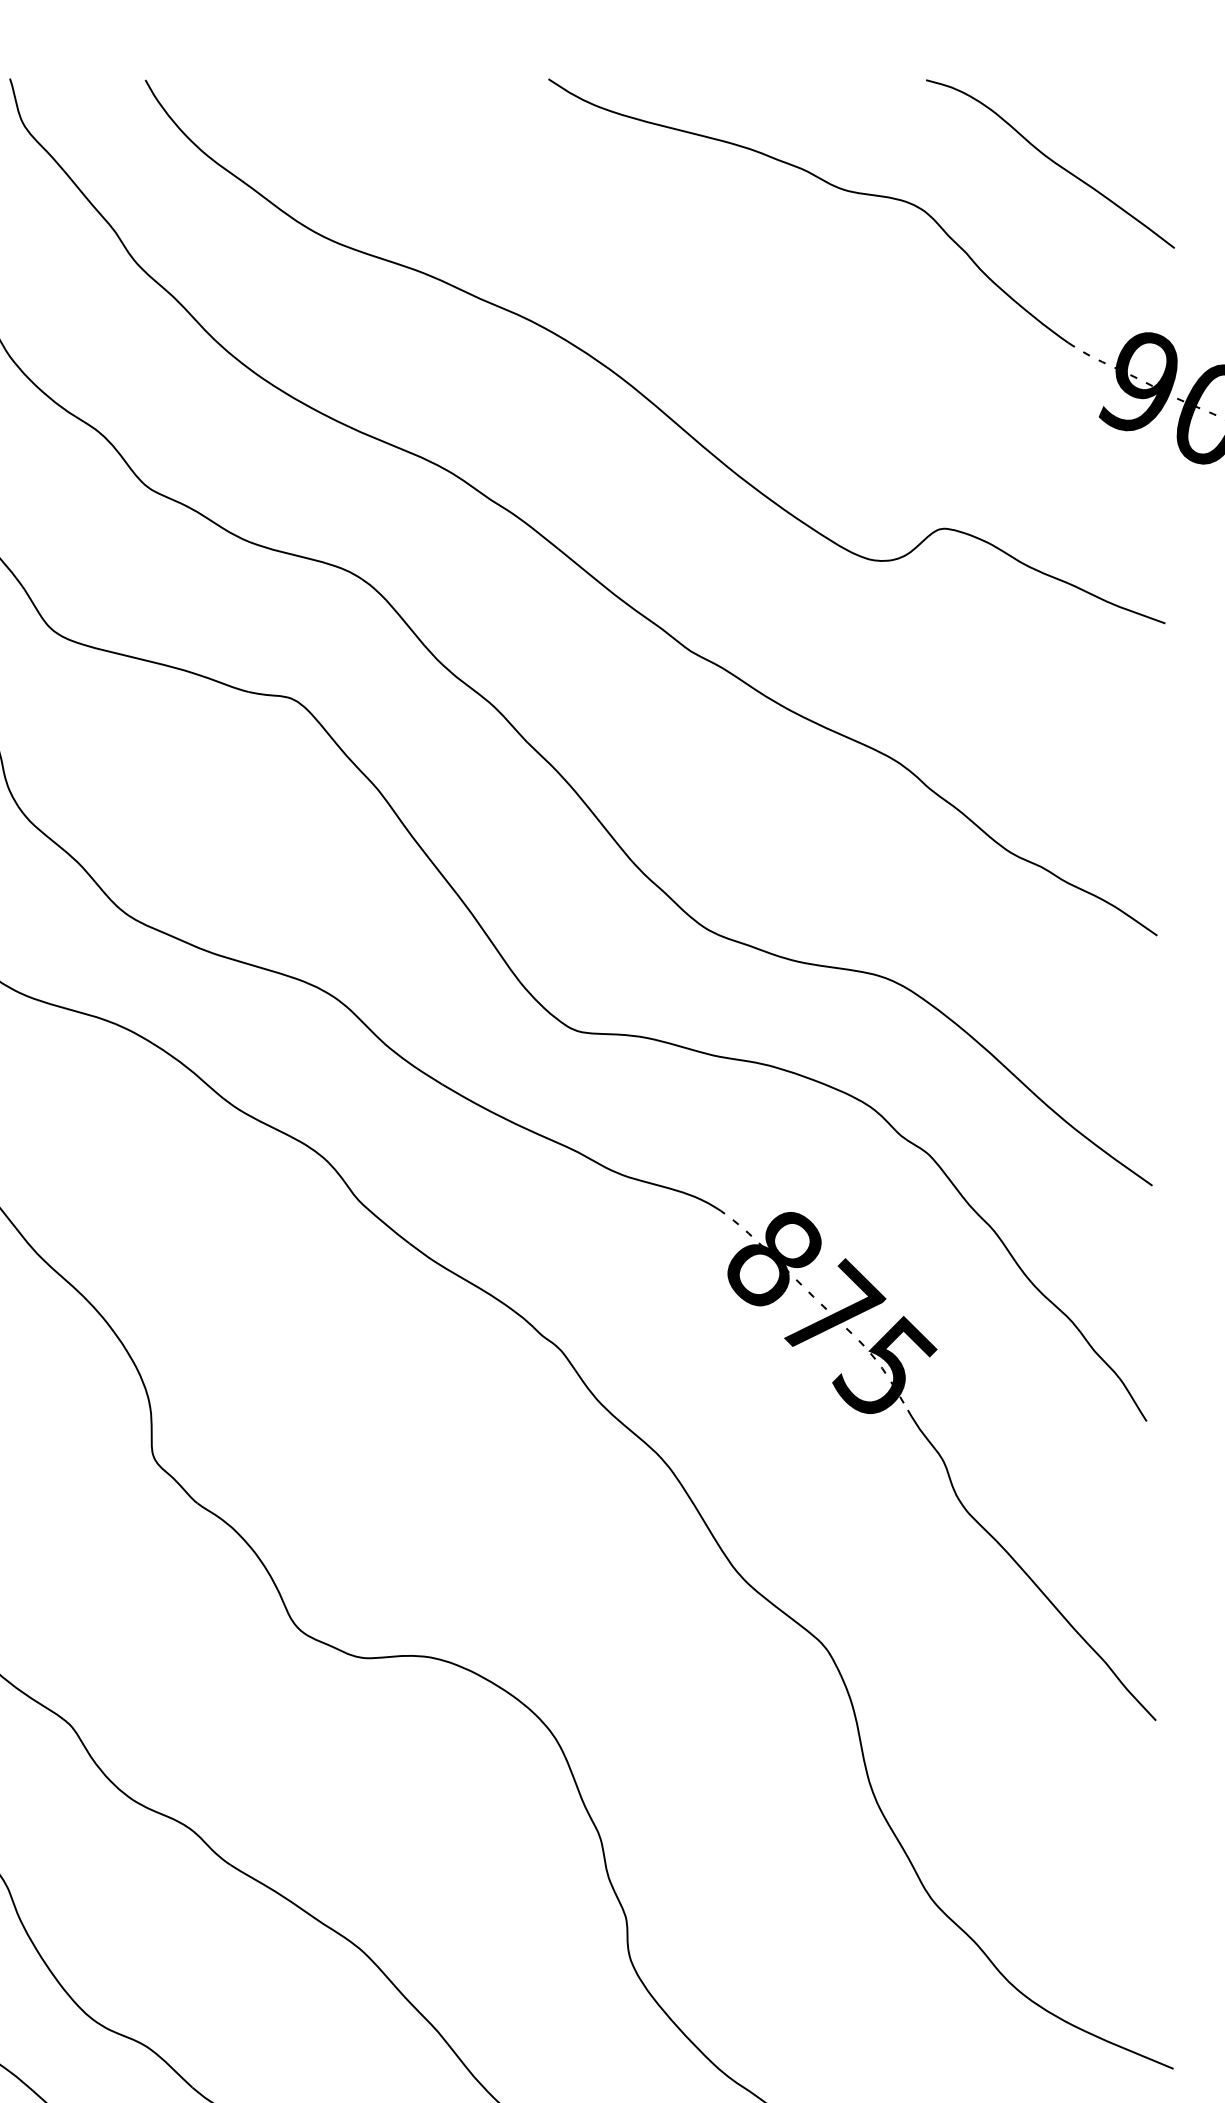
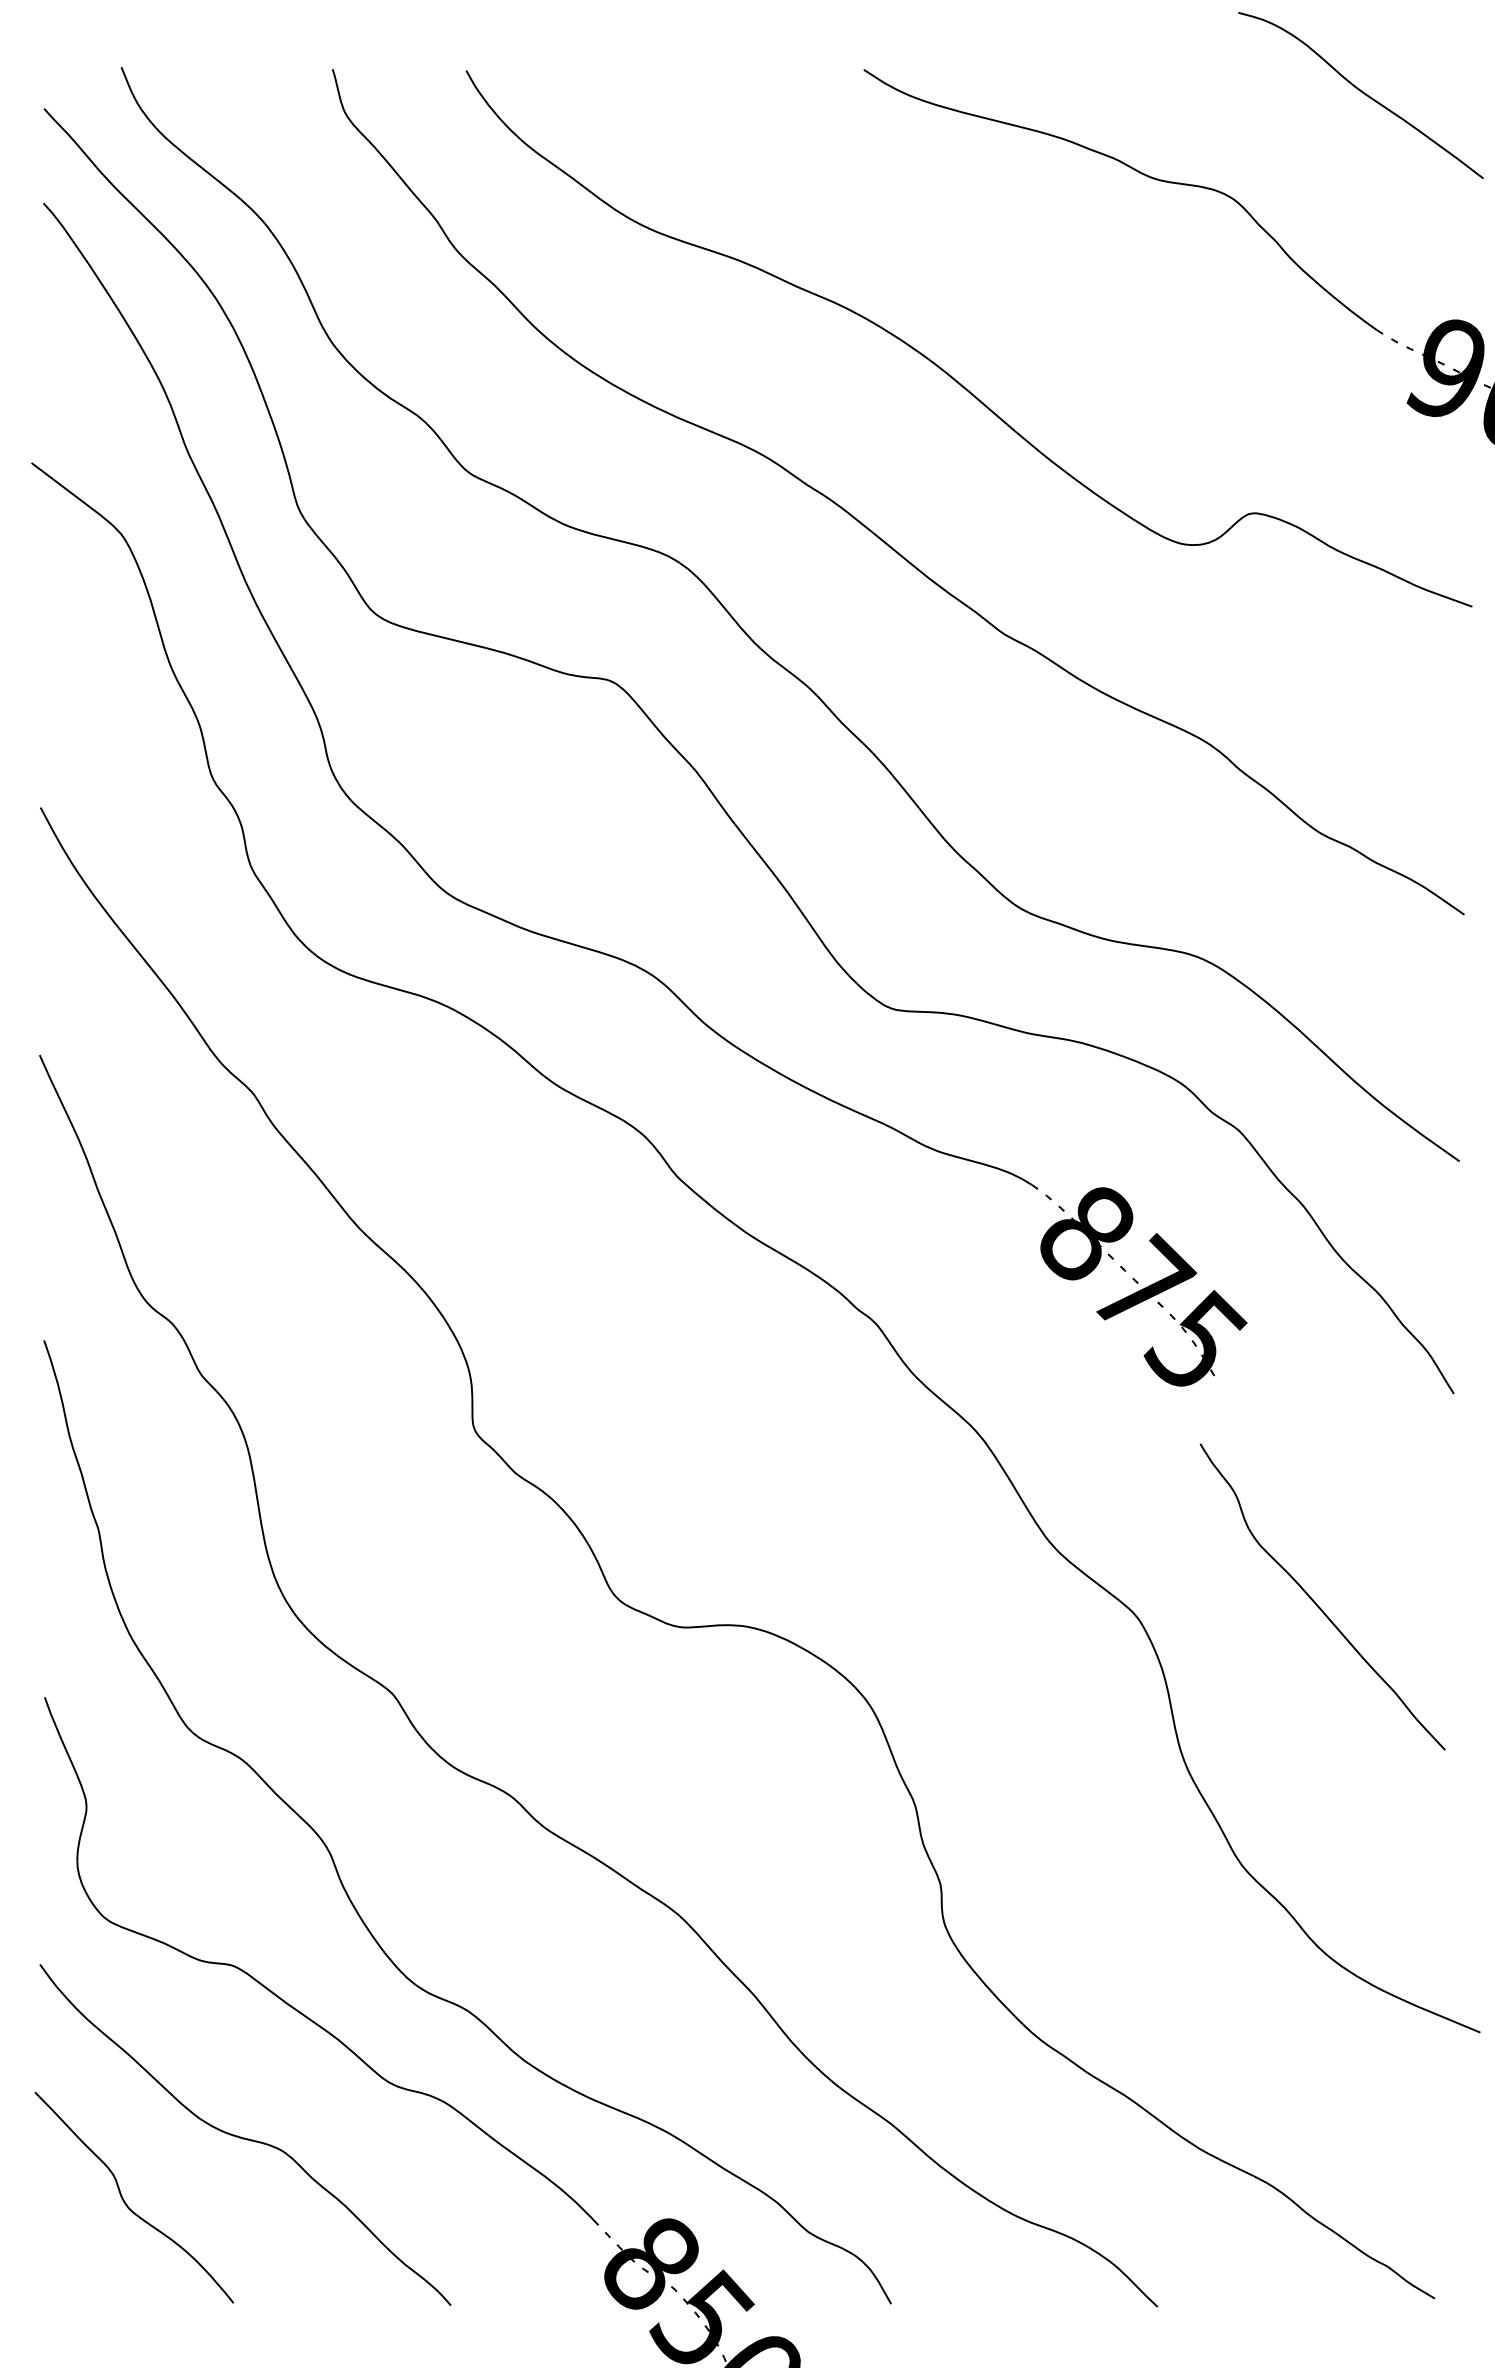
curve: (1051, 161) -> (1362, 93), moved
curve: (1024, 1570) -> (1315, 1601), moved

